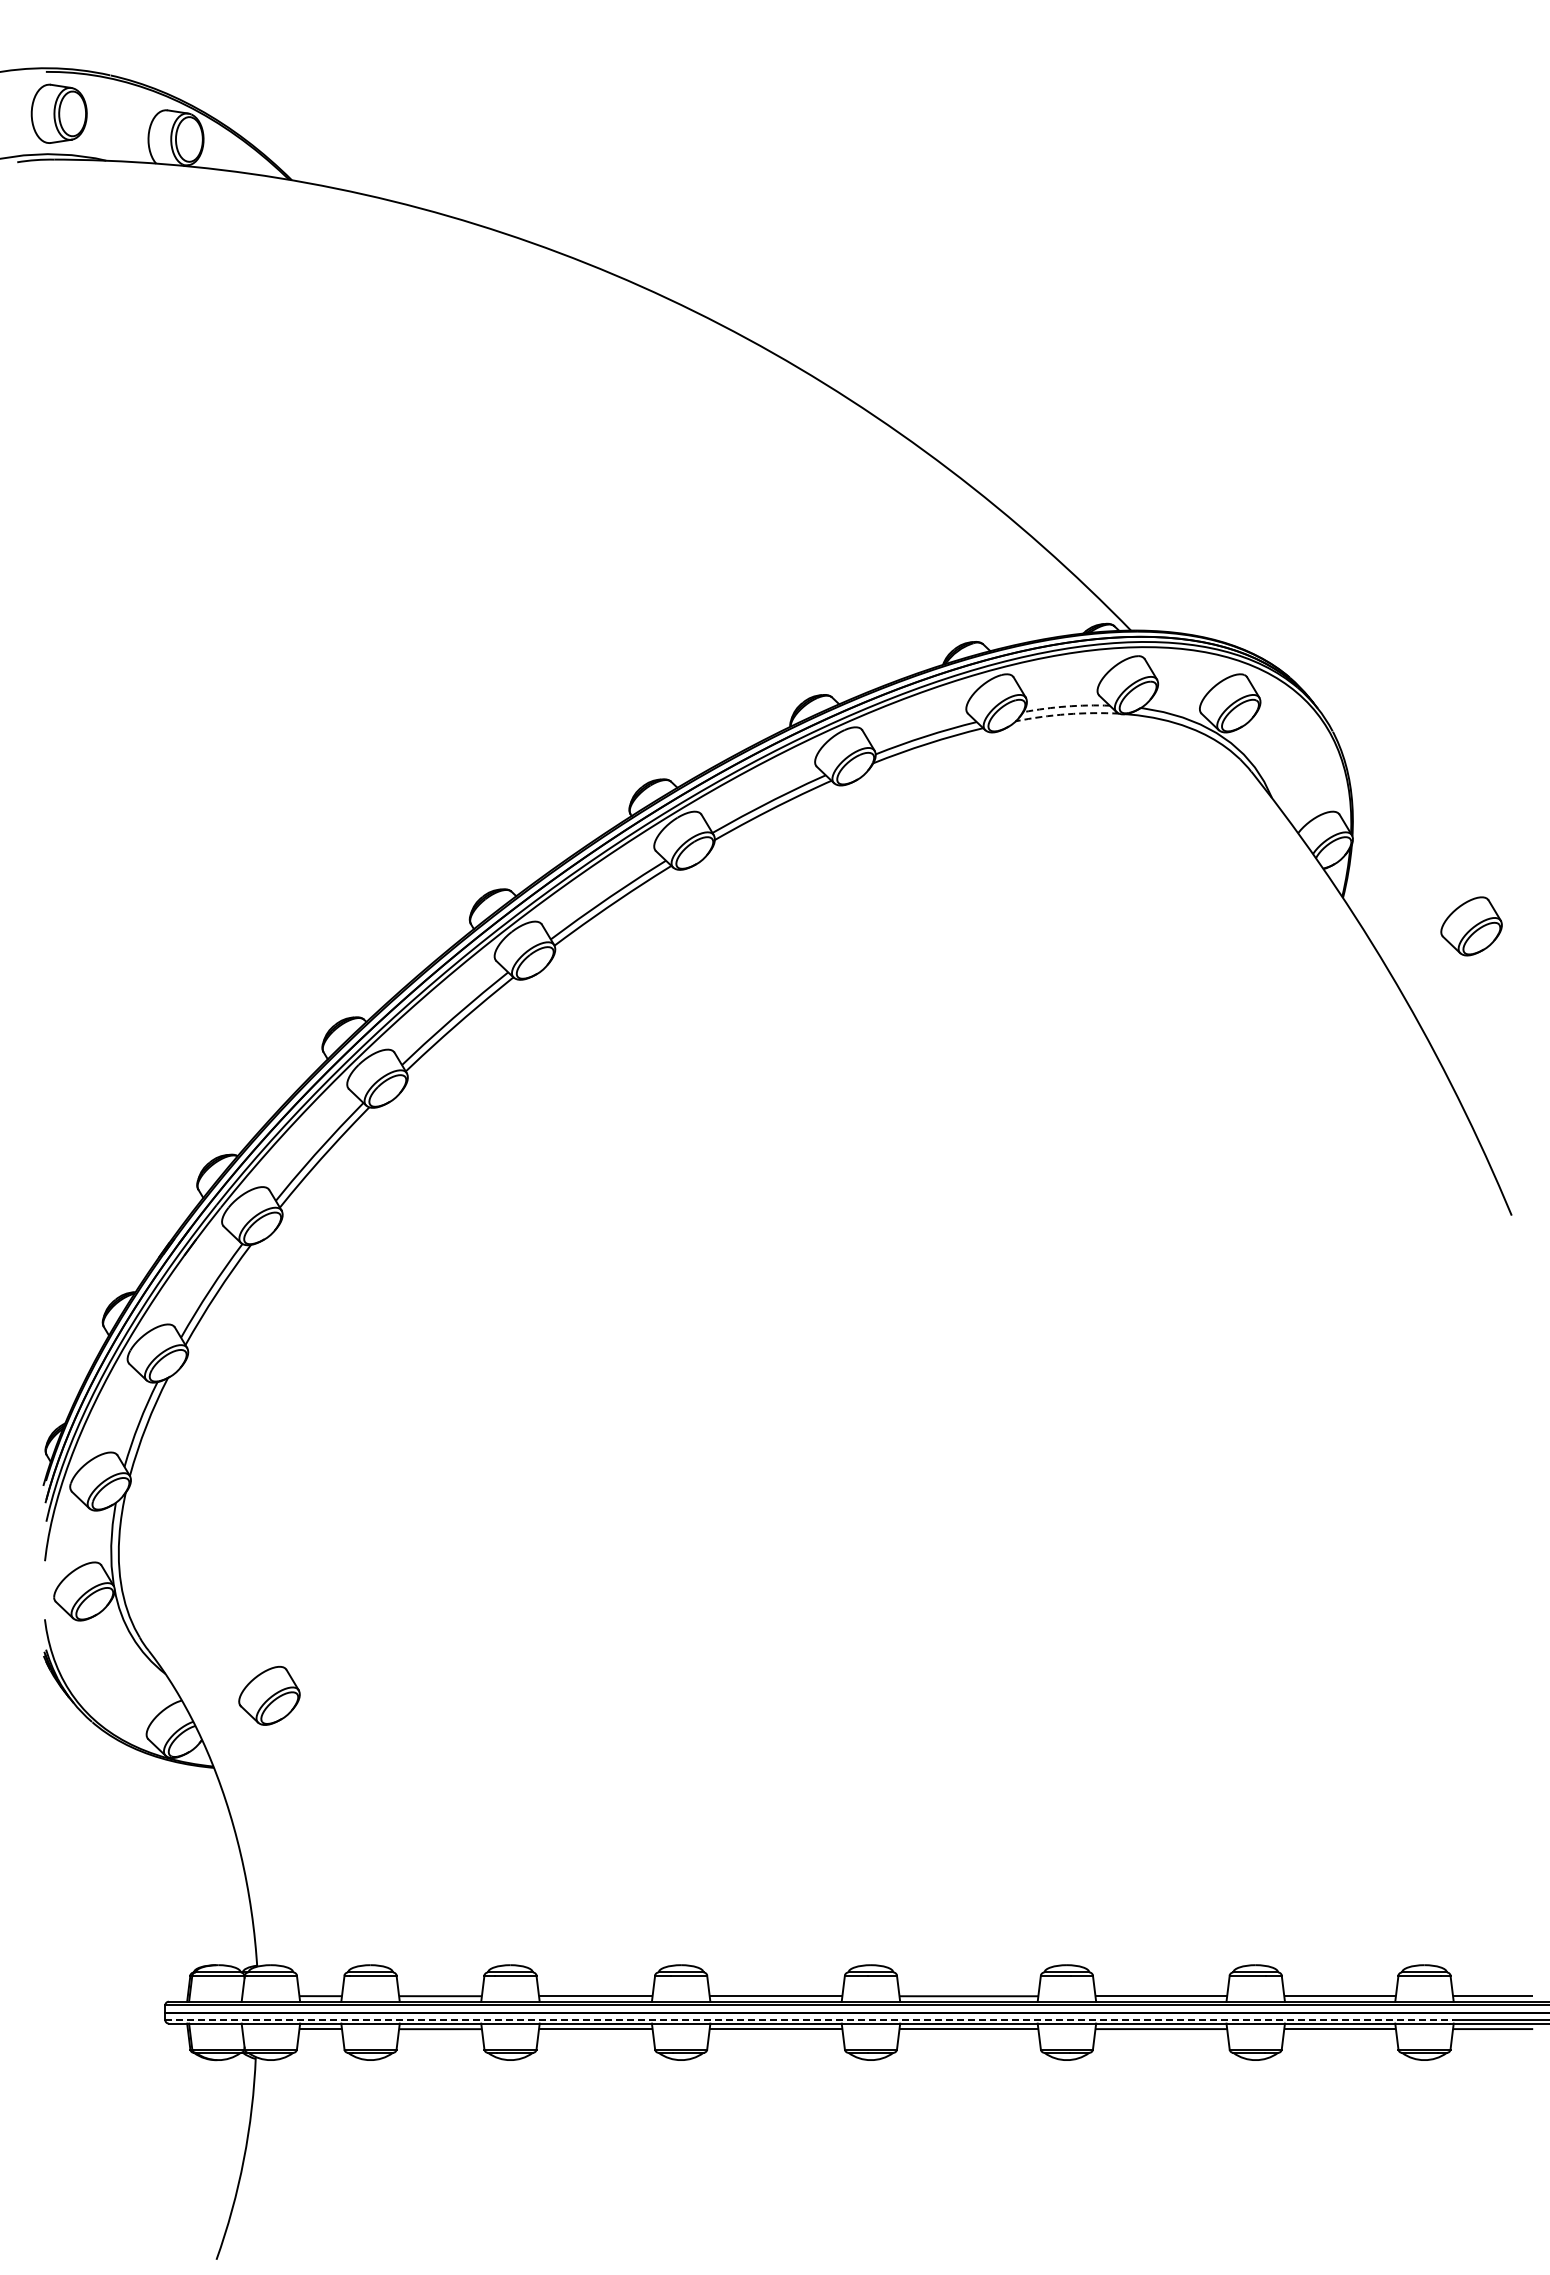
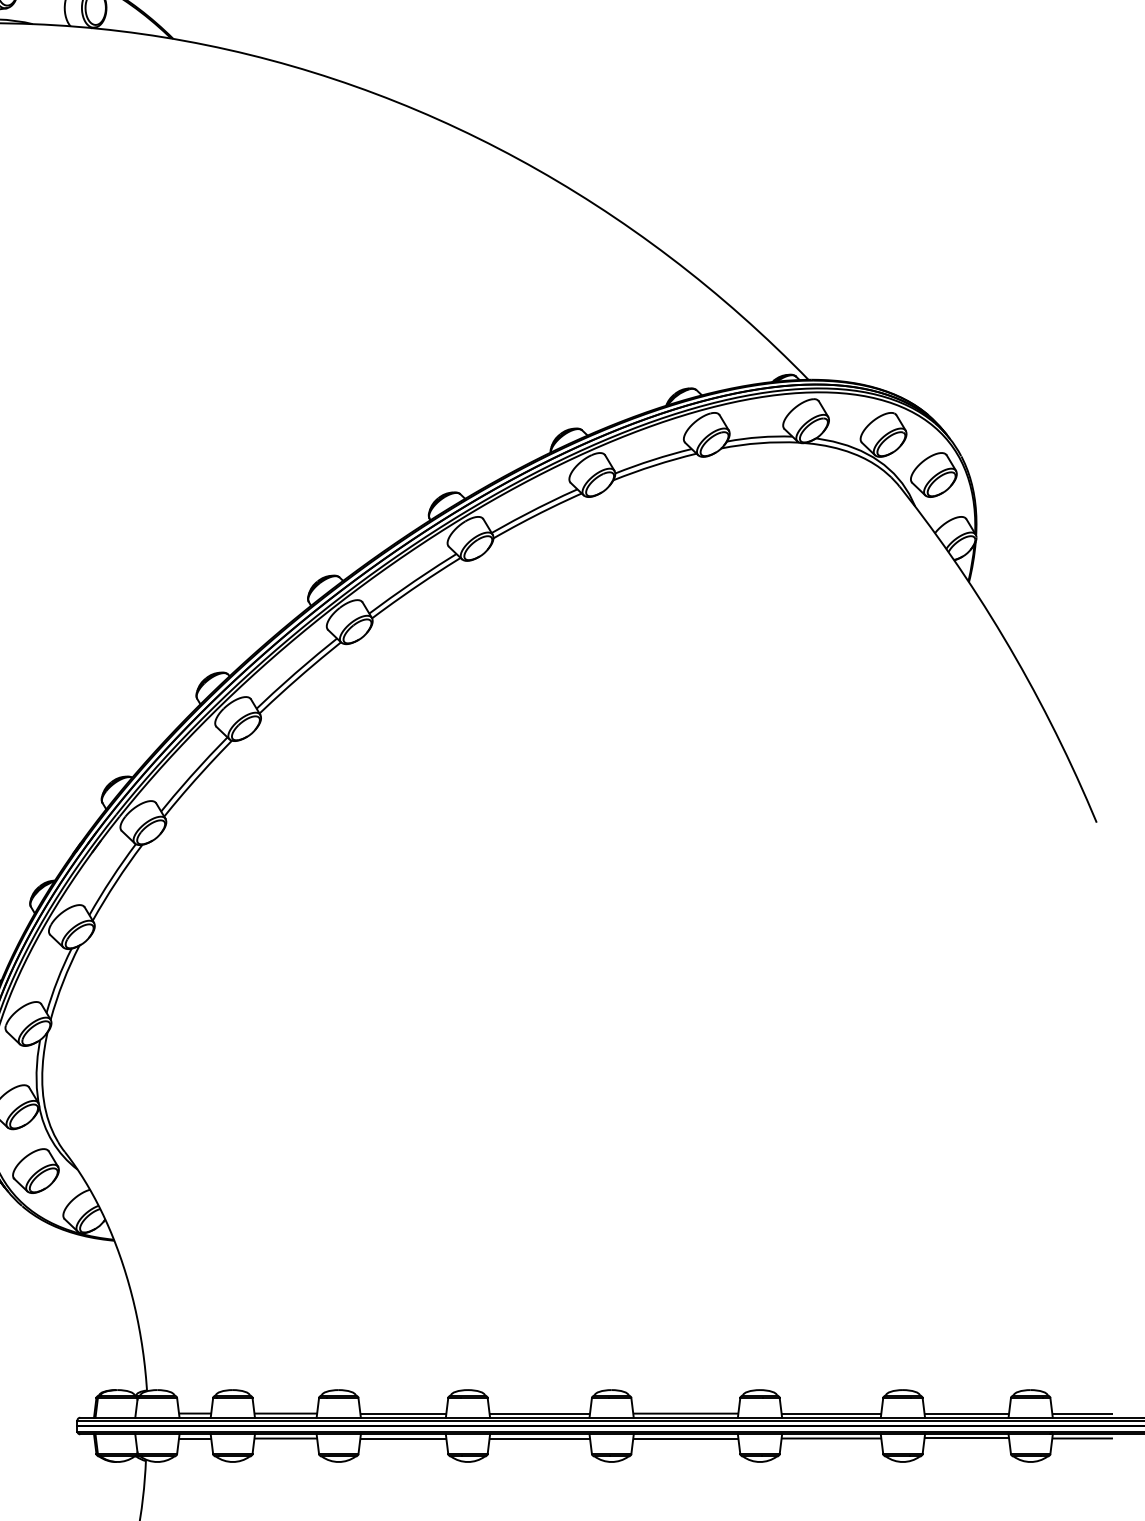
arc: (1066, 706) -> (759, 437), dashed -> solid
arc: (1066, 714) -> (759, 443), dashed -> solid
part: (1471, 926) -> (933, 475), moved
part: (269, 1695) -> (35, 1170), moved
line: (808, 2019) -> (564, 1431), dashed -> solid

